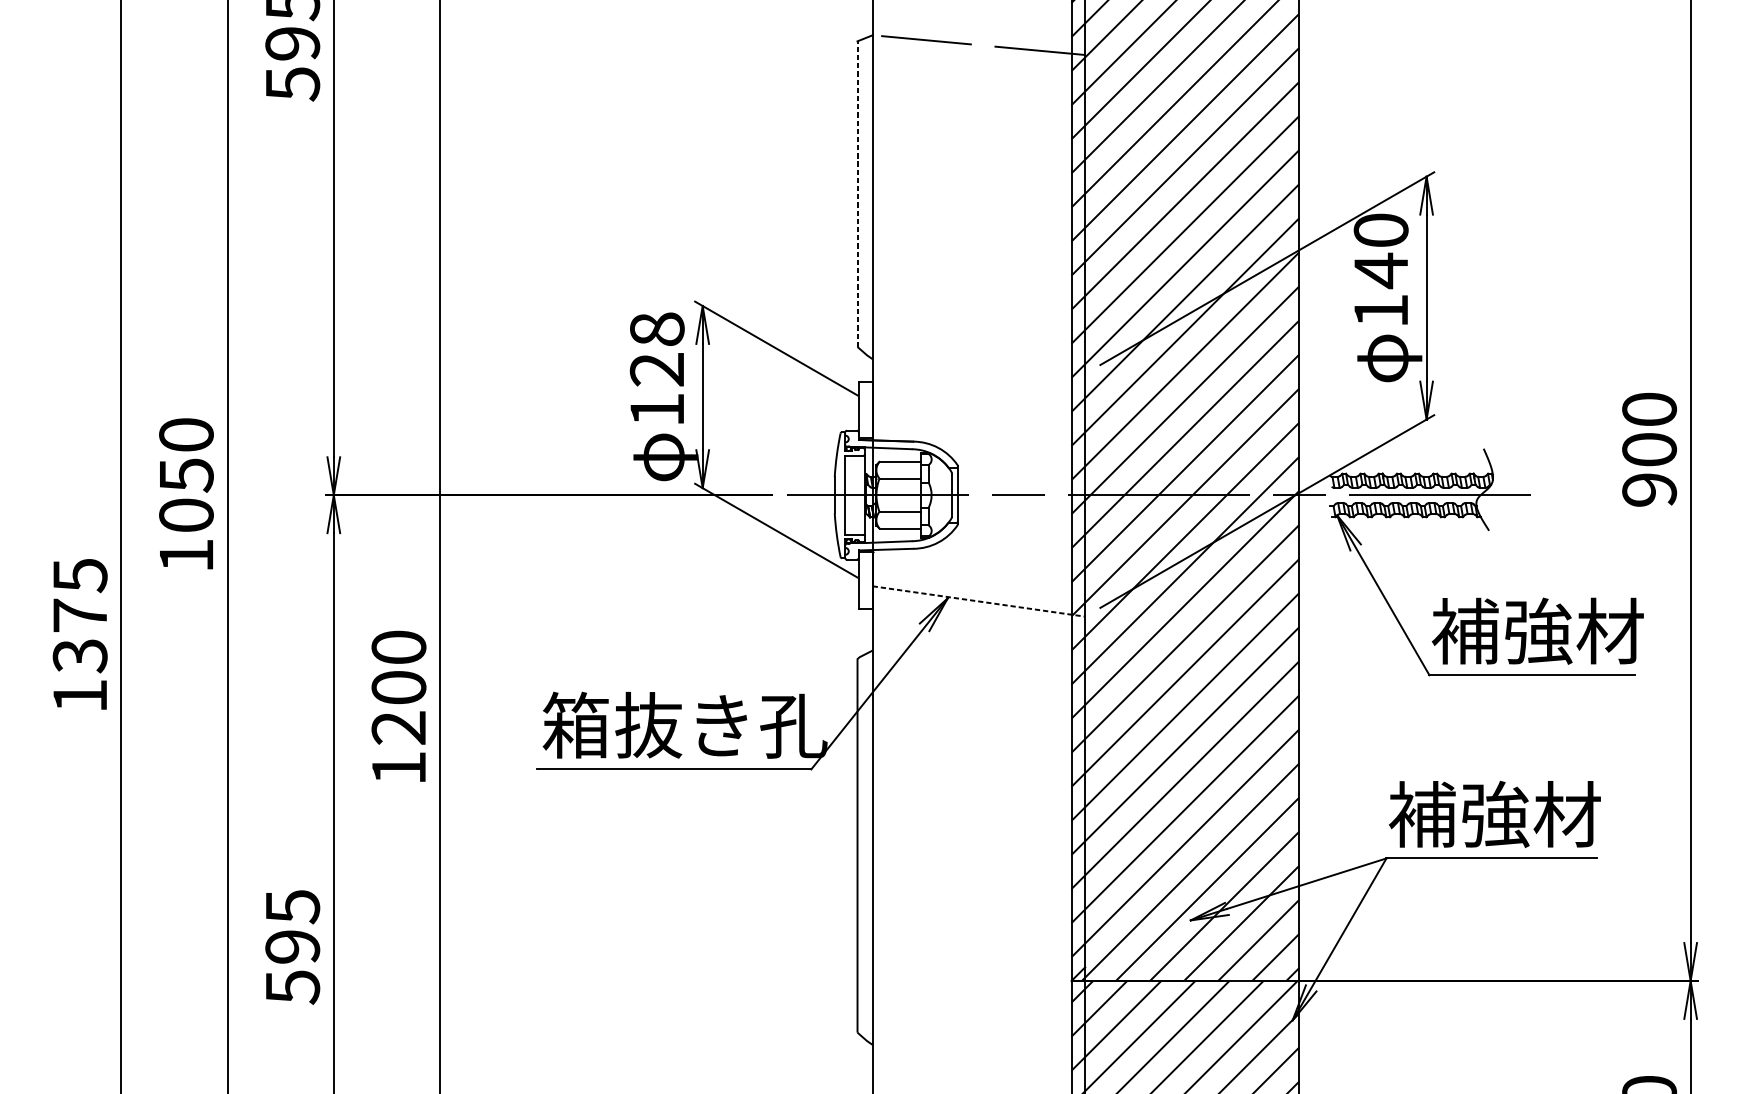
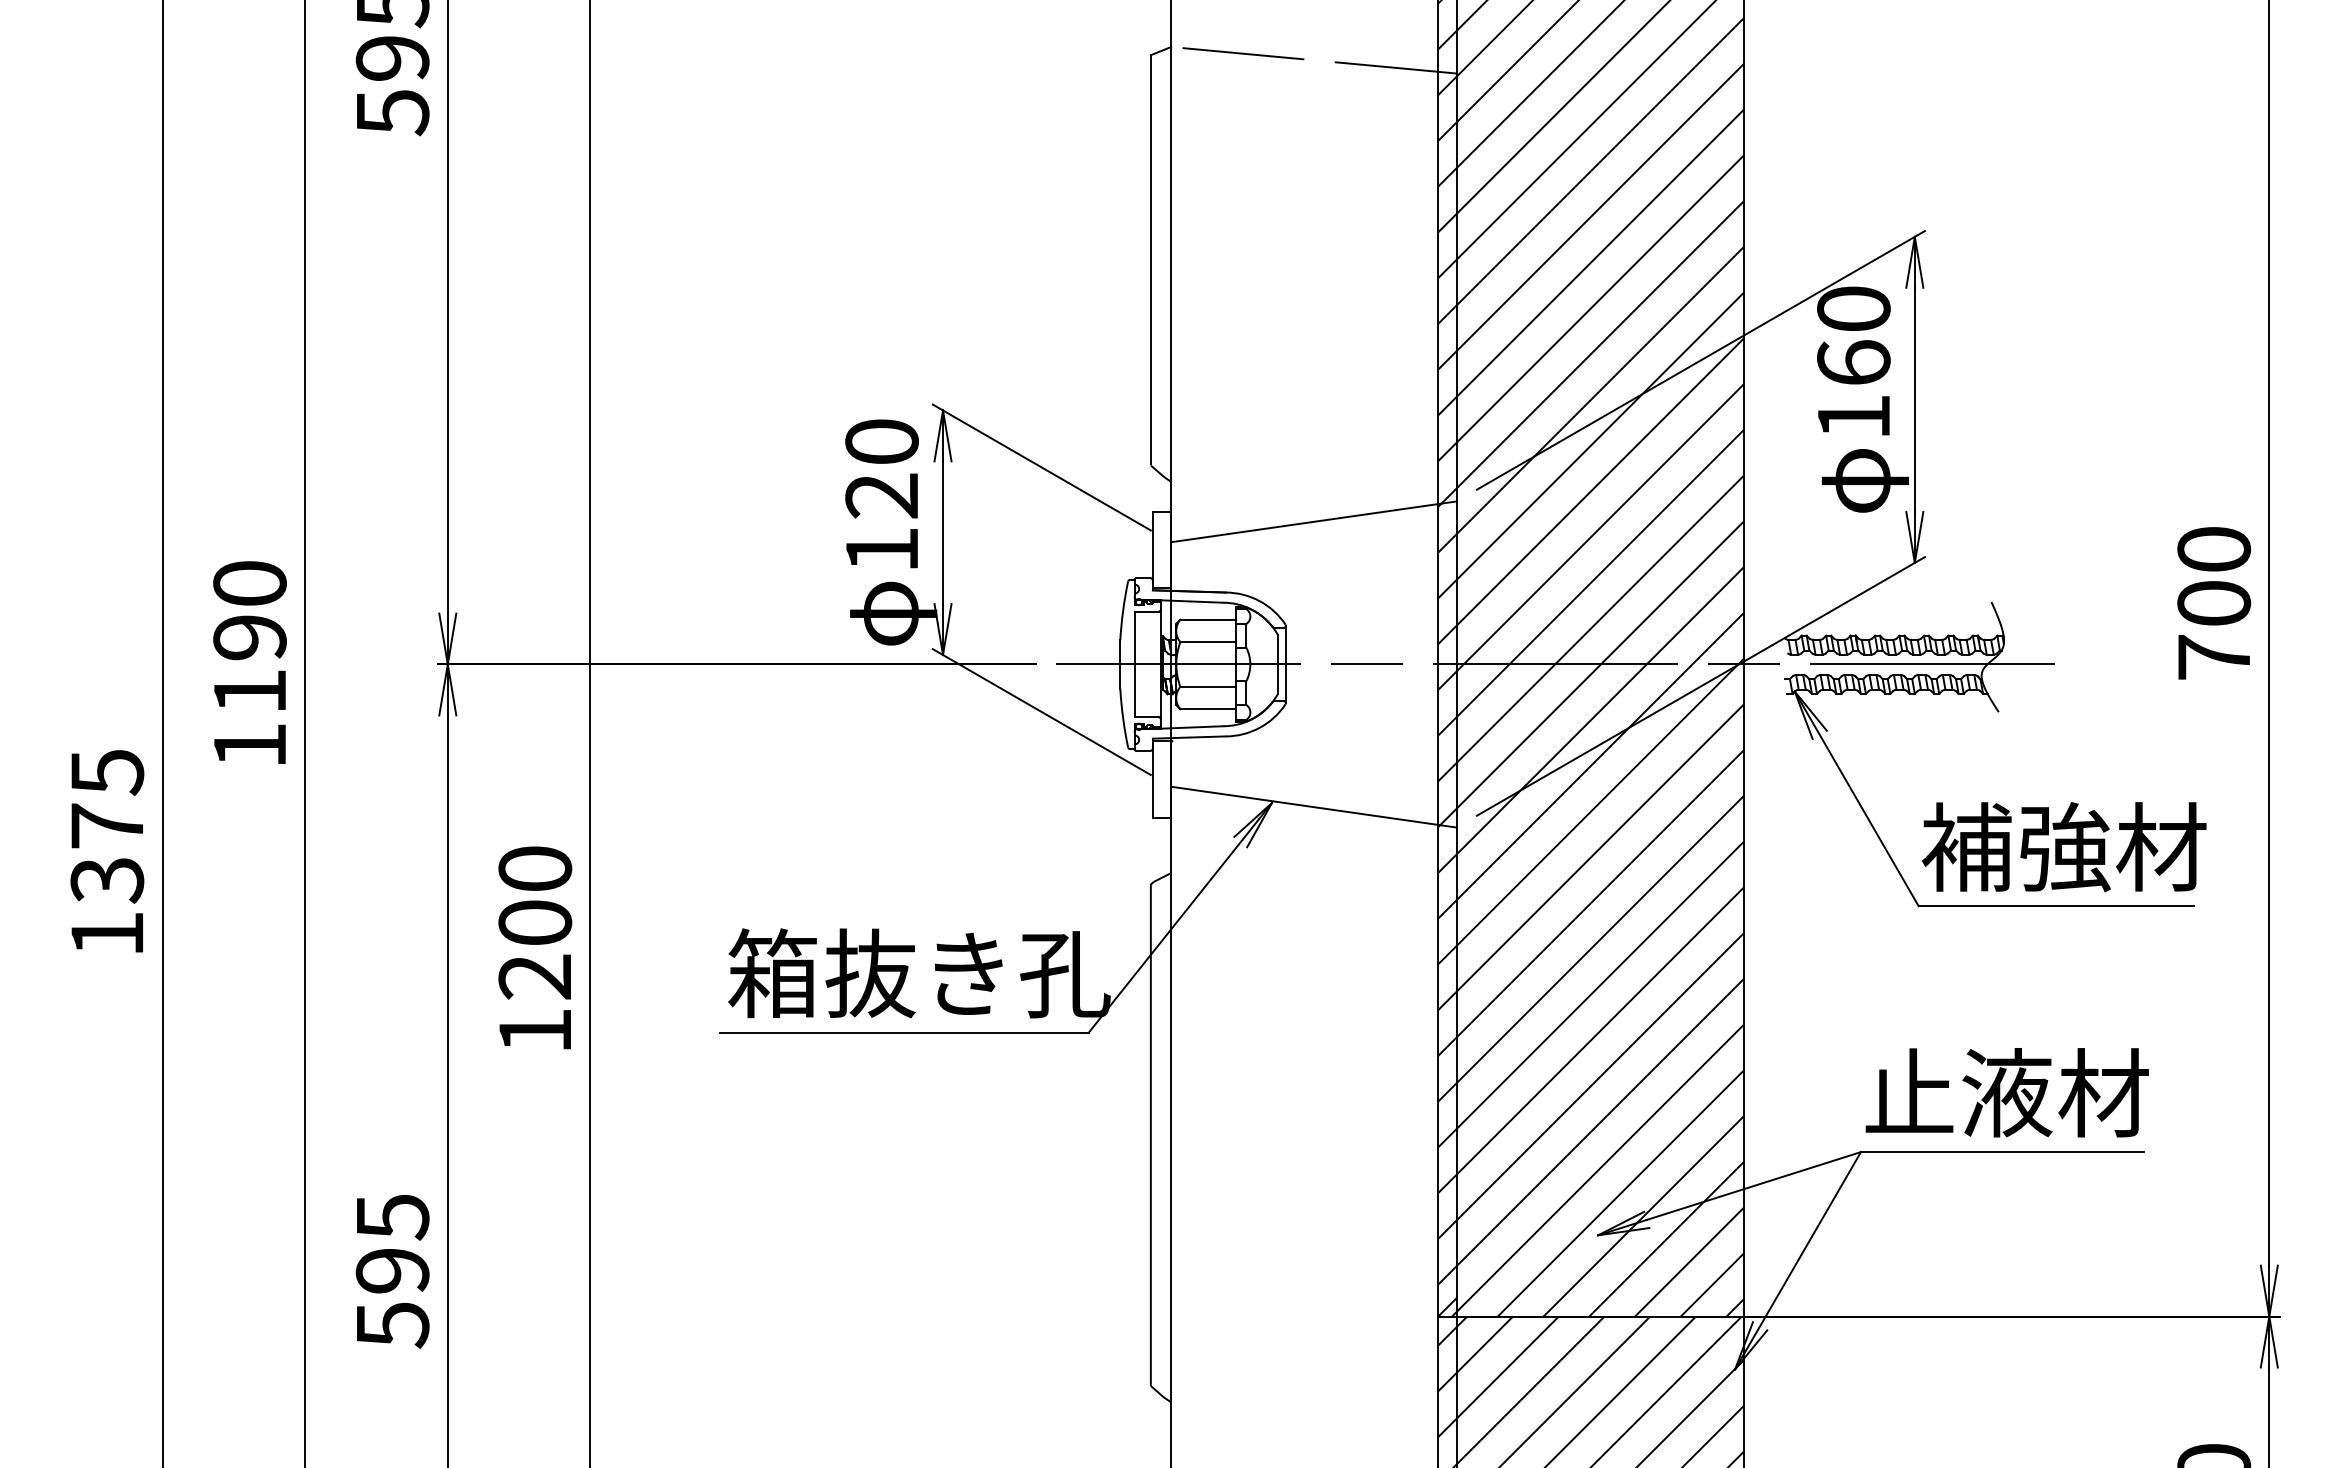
line: (857, 193) -> (1150, 259), dashed -> solid
text: (1380, 271) -> (1853, 363), 140 -> 160
text: (656, 329) -> (881, 441), 128 -> 120
line: (978, 388) -> (1313, 521), added
text: (1649, 490) -> (2214, 657), 900 -> 700
text: (186, 495) -> (249, 664), 1050 -> 1190
line: (979, 601) -> (1314, 807), dashed -> solid
text: (1459, 814) -> (1958, 1093), 補強材 -> 止液材

